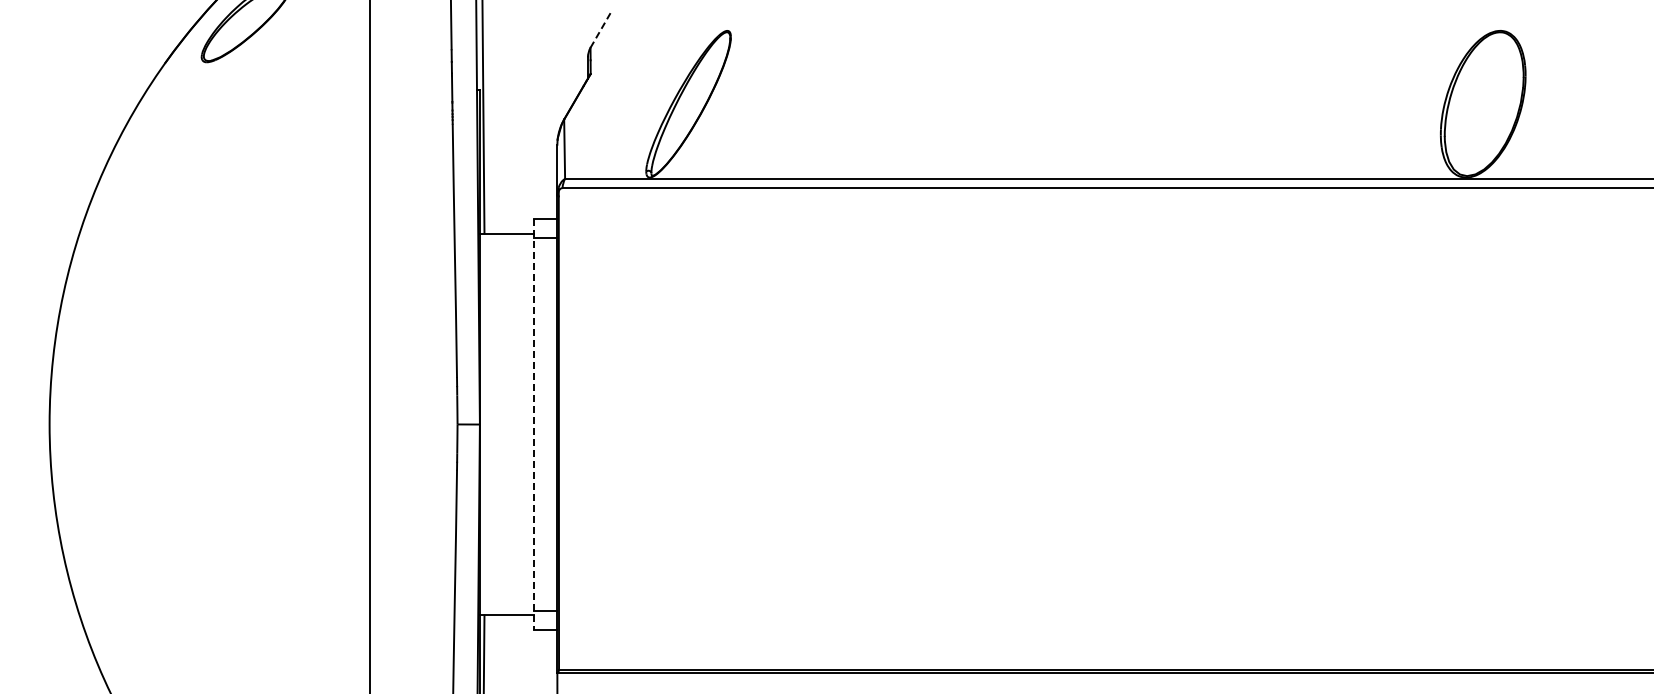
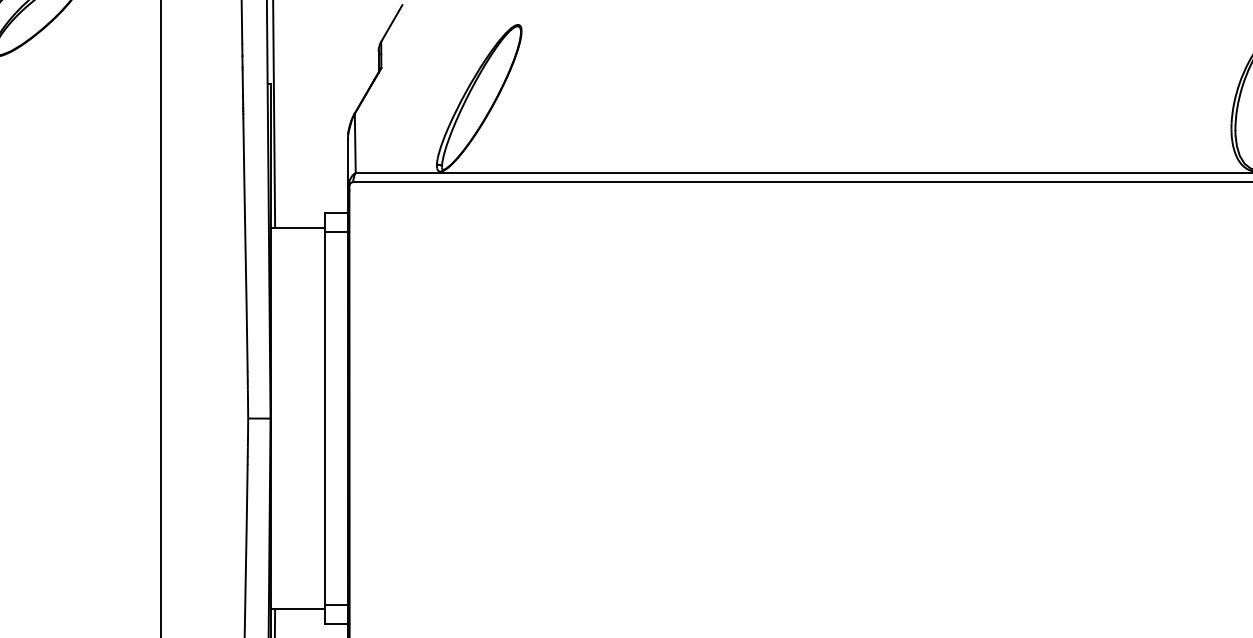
line: (601, 29) -> (392, 23), dashed -> solid
line: (534, 424) -> (325, 418), dashed -> solid

